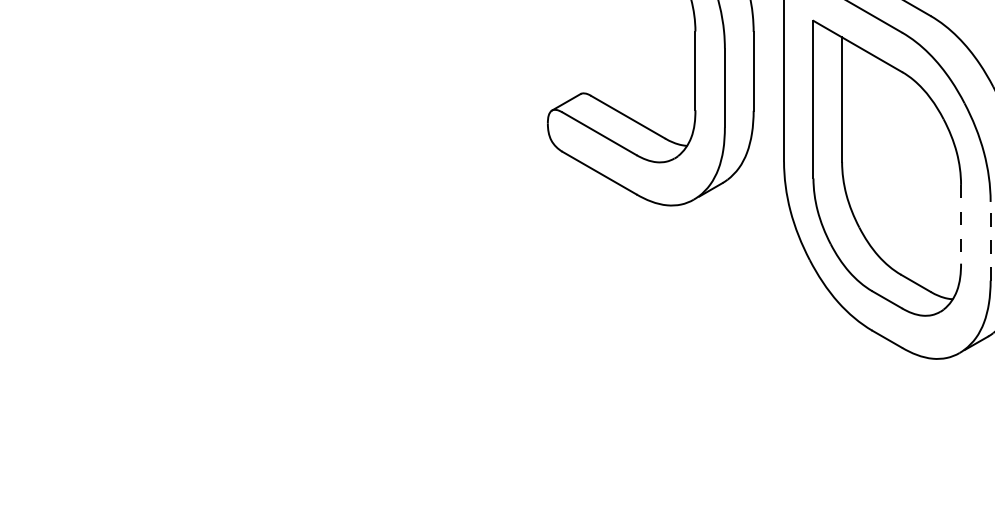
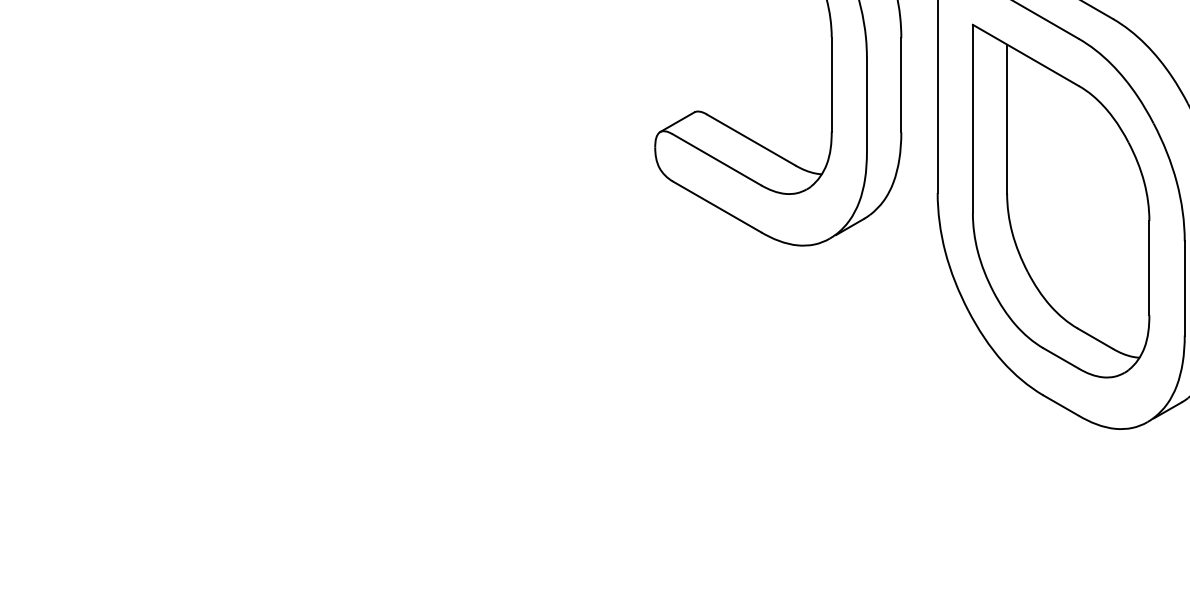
line: (961, 224) -> (1149, 268), dashed -> solid
line: (990, 240) -> (1184, 287), dashed -> solid

